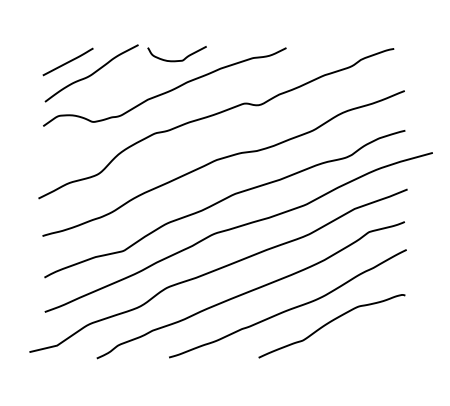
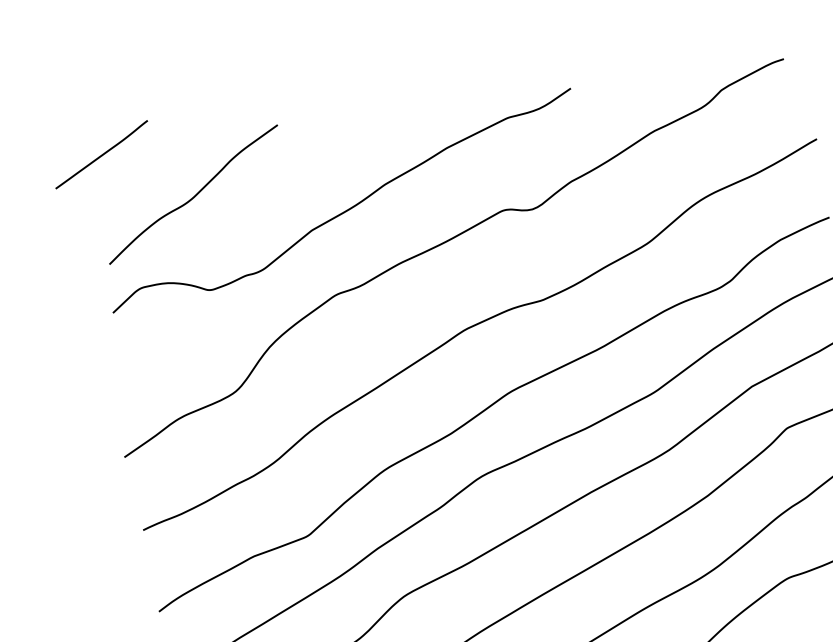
curve: (176, 60) -> (357, 144), removed
line: (67, 61) -> (100, 153), moved

